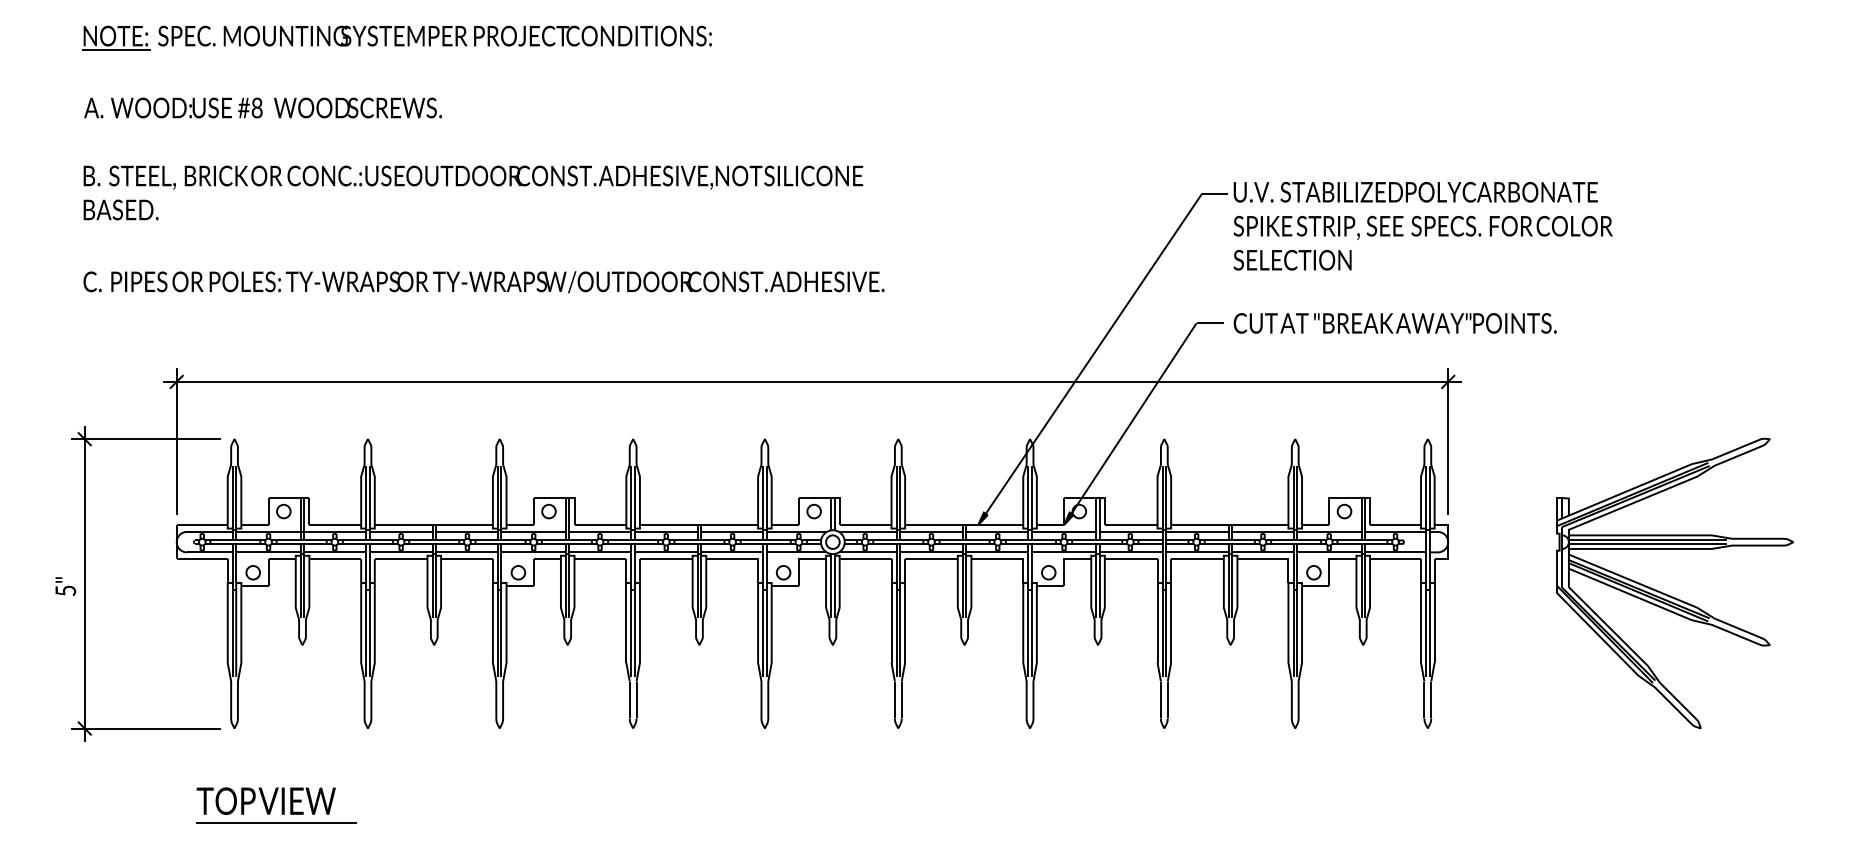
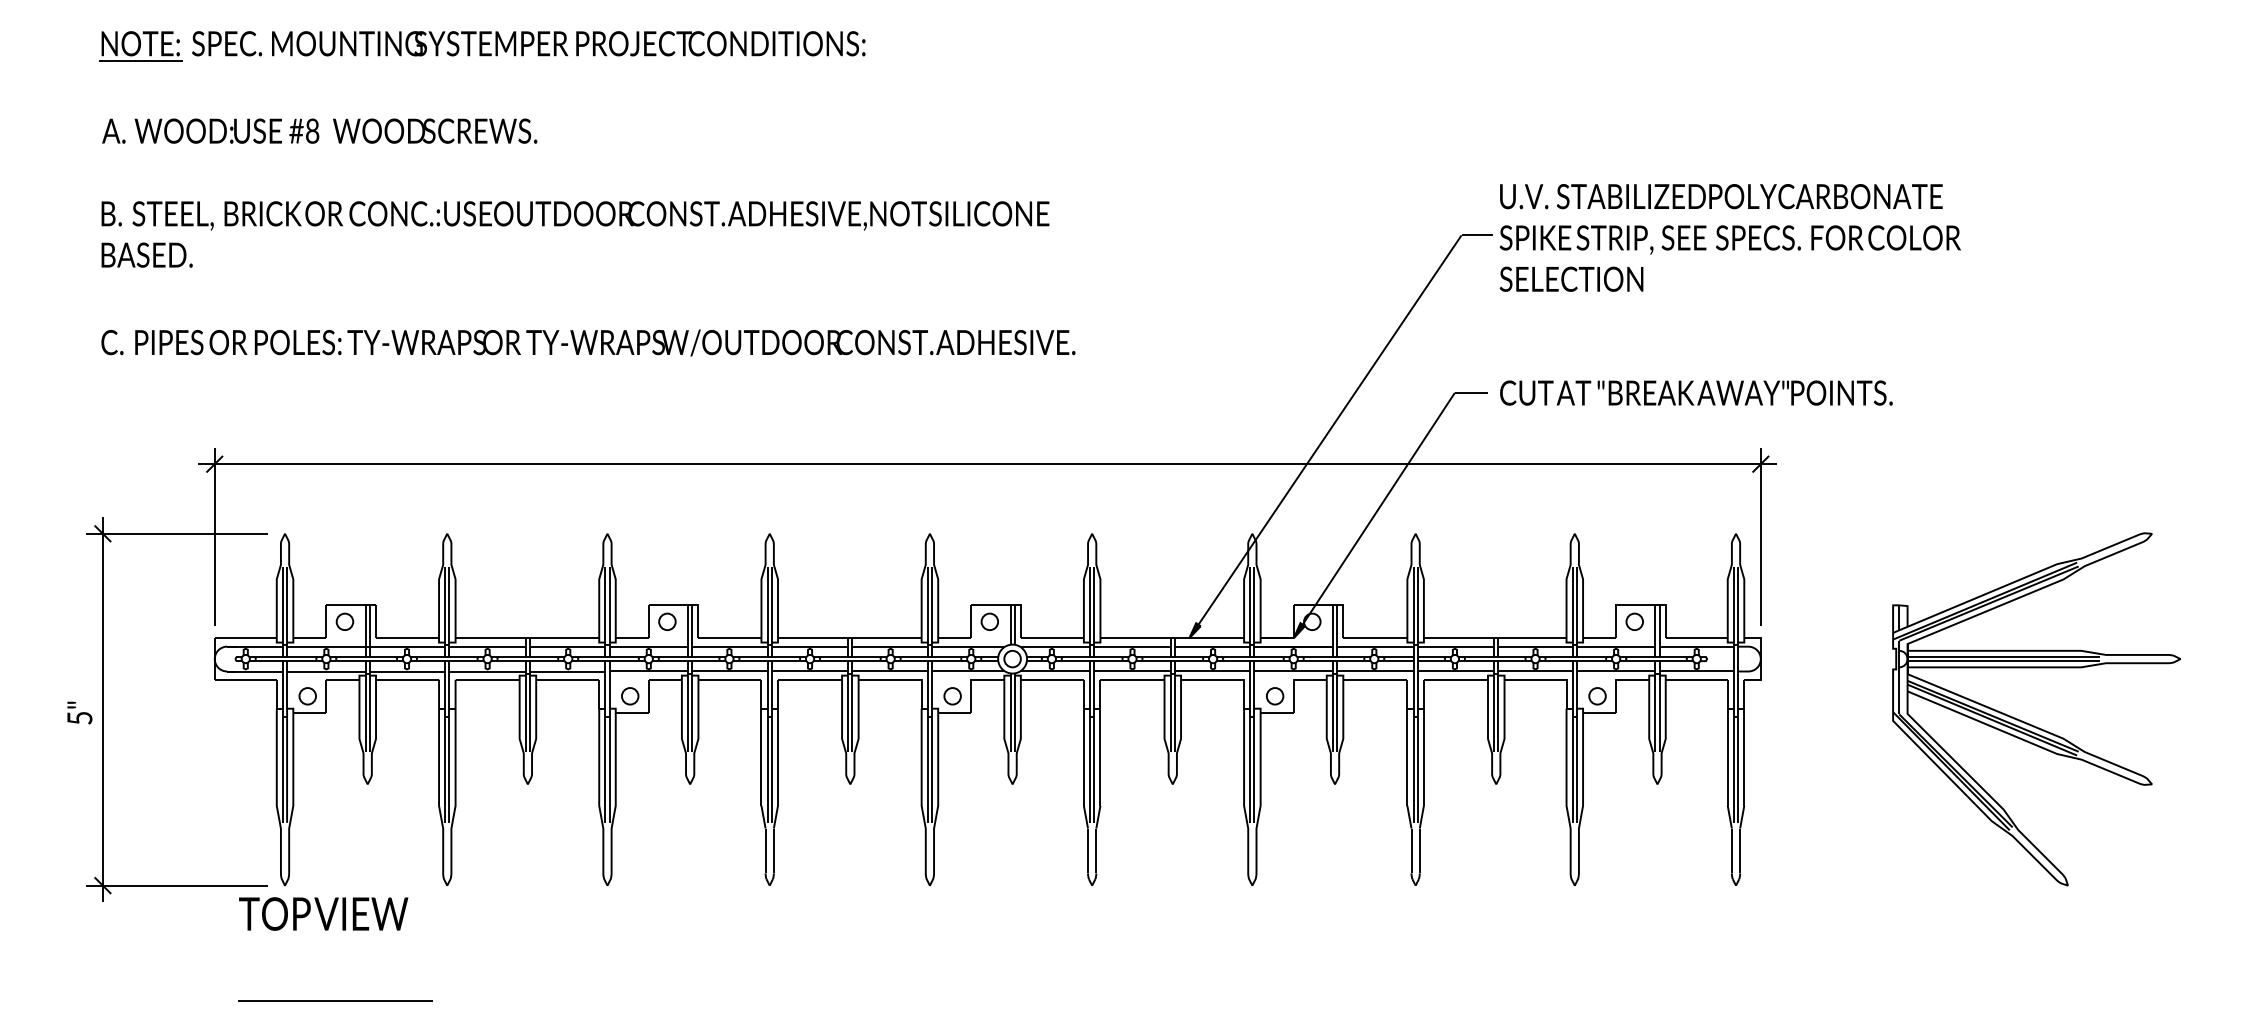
text: (1422, 225) -> (1729, 237), moved
text: (266, 800) -> (323, 913), moved

